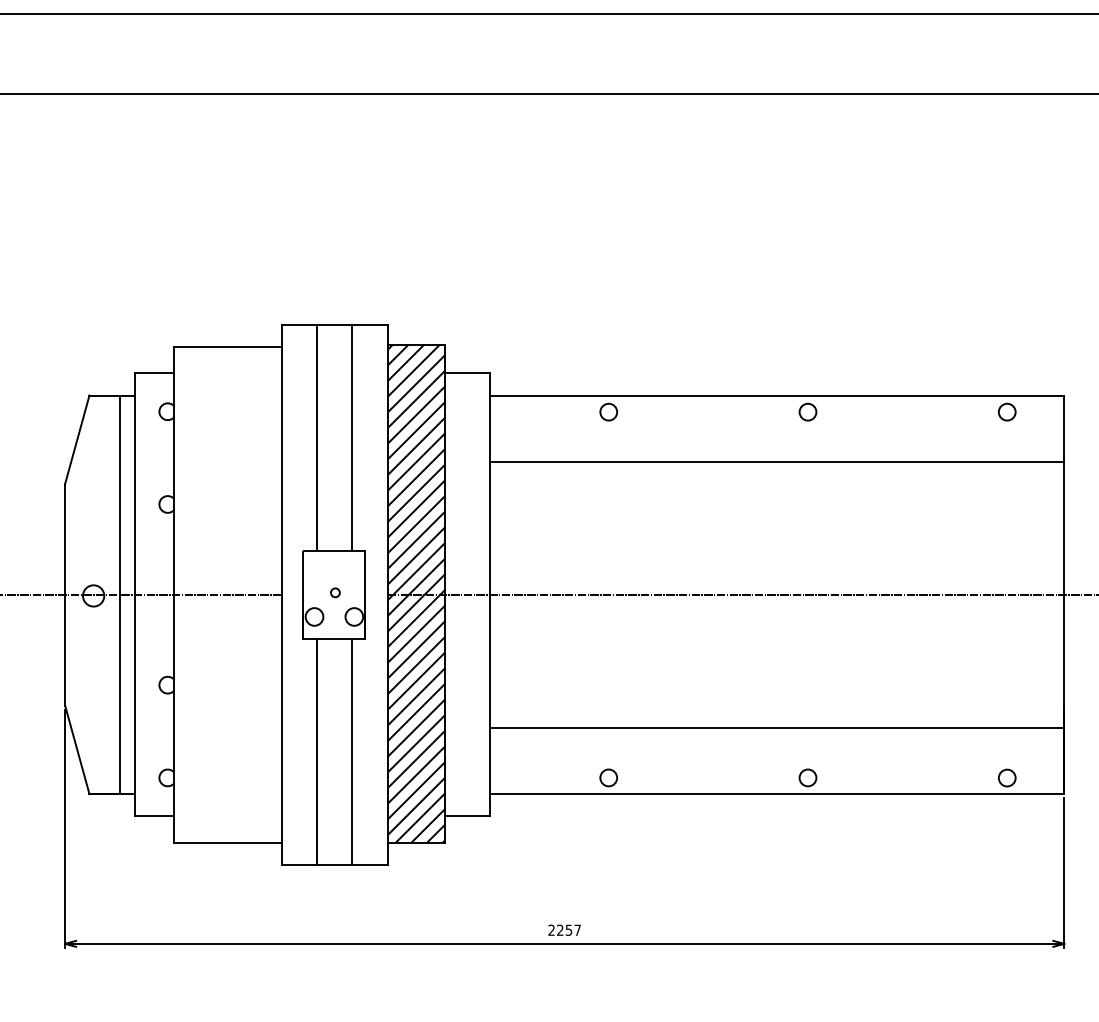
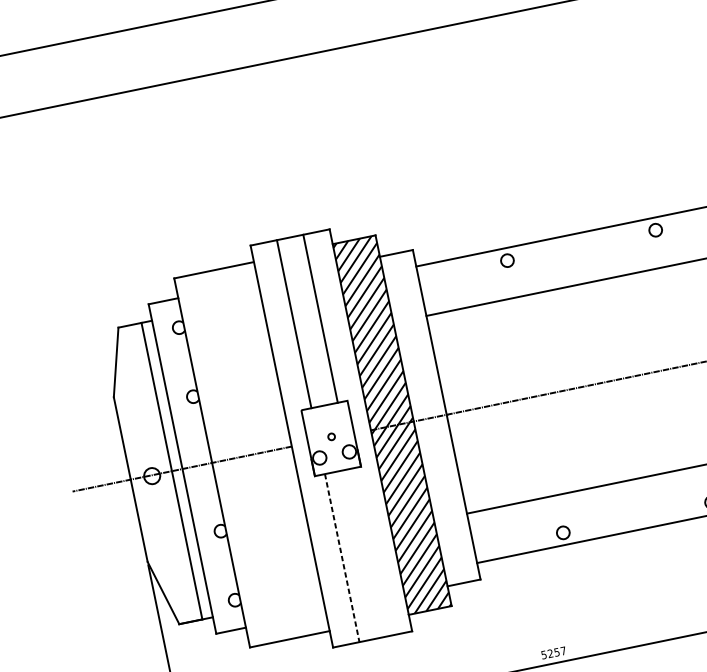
line: (352, 751) -> (368, 552), removed
line: (316, 752) -> (341, 558), solid -> dashed
text: (551, 929) -> (543, 654), 2257 -> 5257

